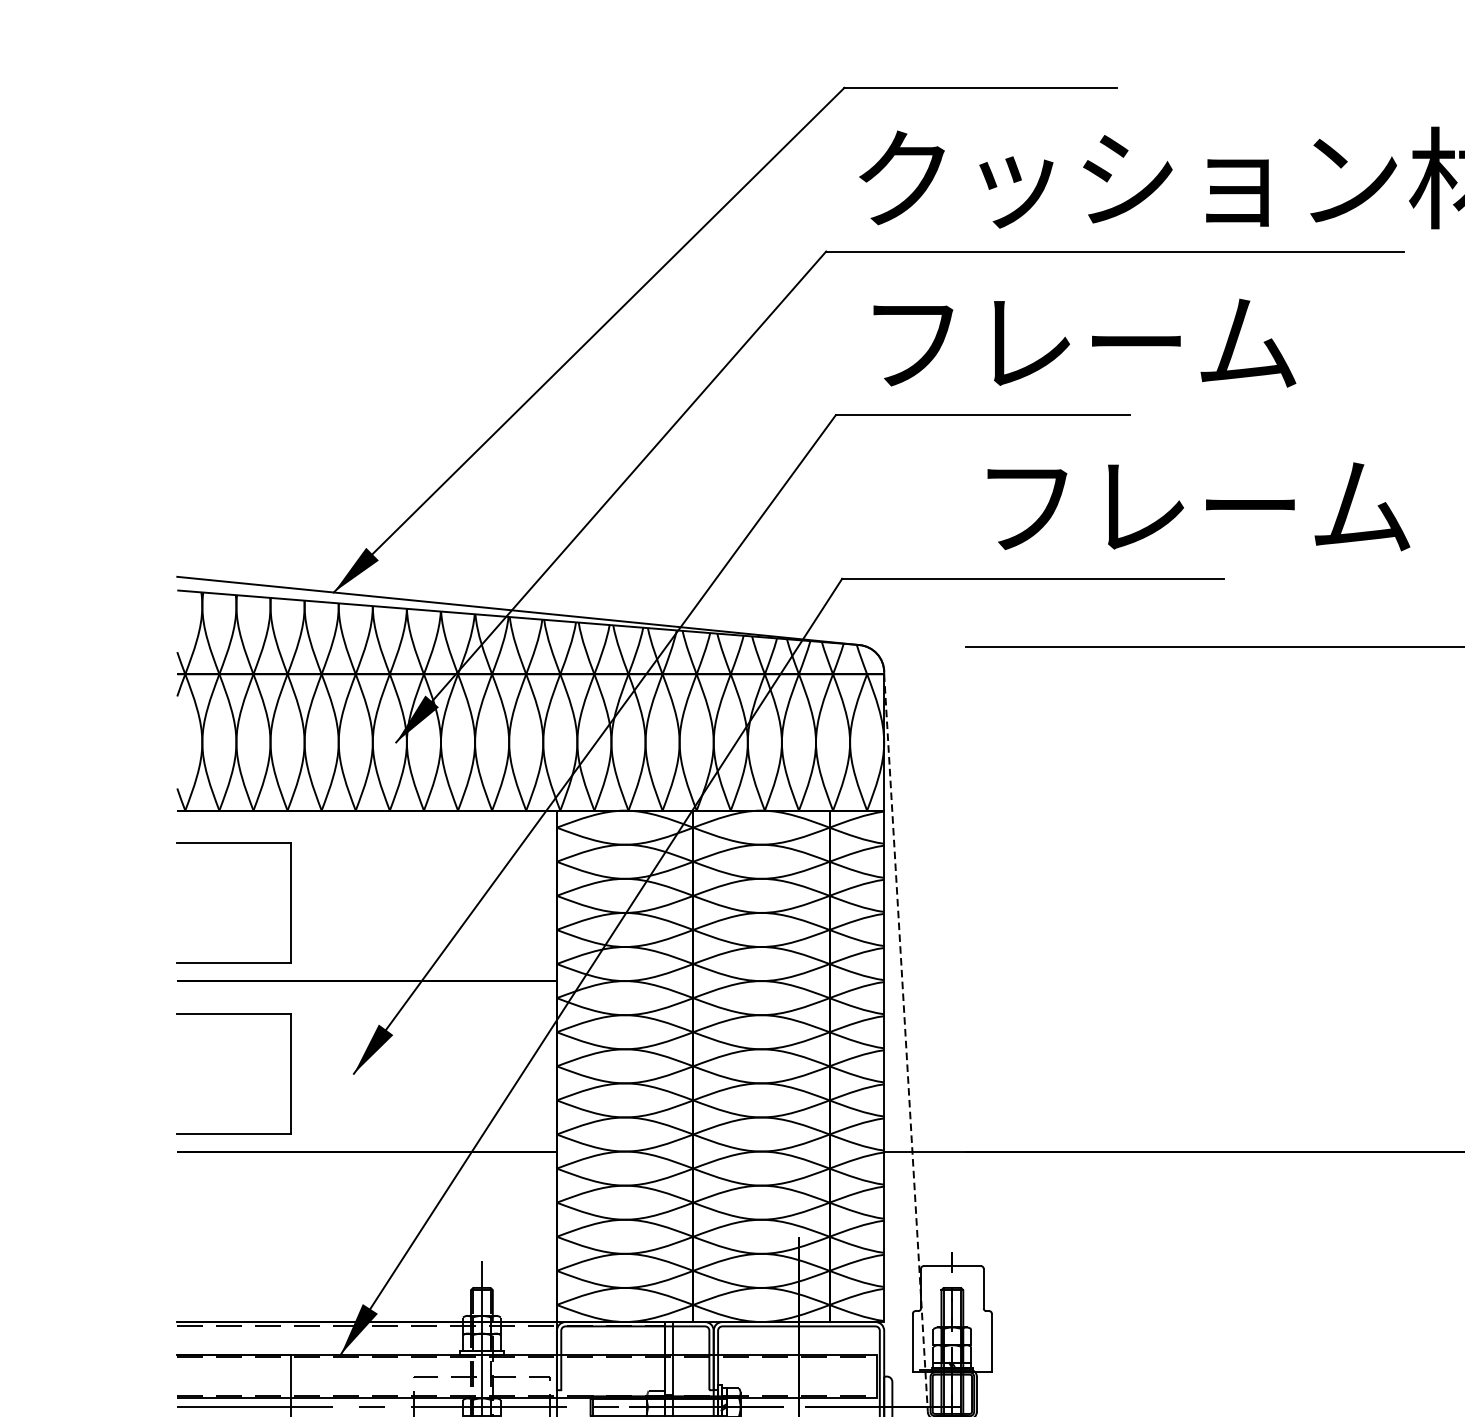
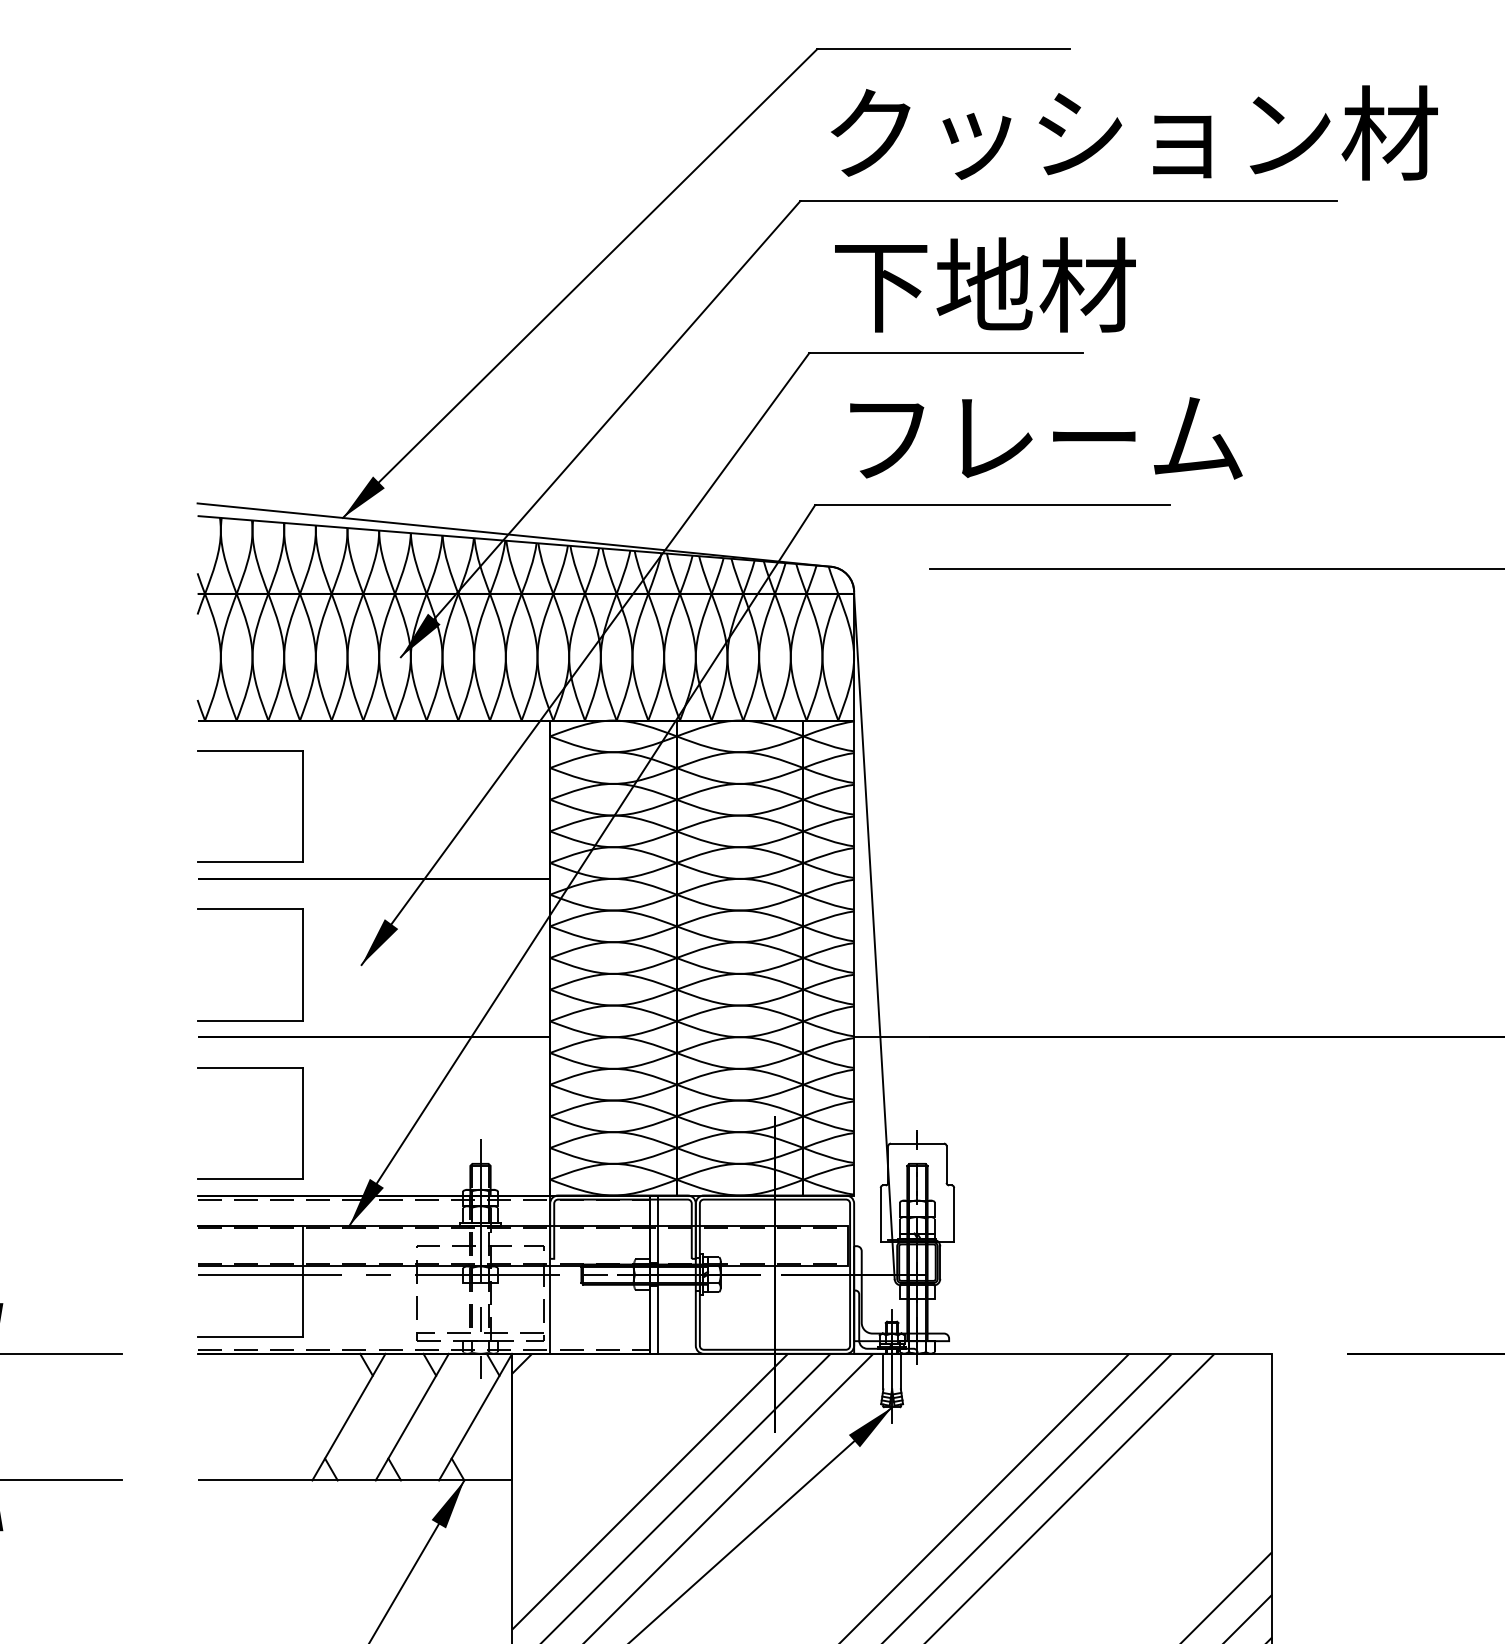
text: (1079, 341) -> (1035, 284), フレーム -> 下地材
text: (1198, 506) -> (1046, 438), moved
line: (906, 1043) -> (874, 936), dashed -> solid
part: (290, 1244) -> (302, 1123), added

